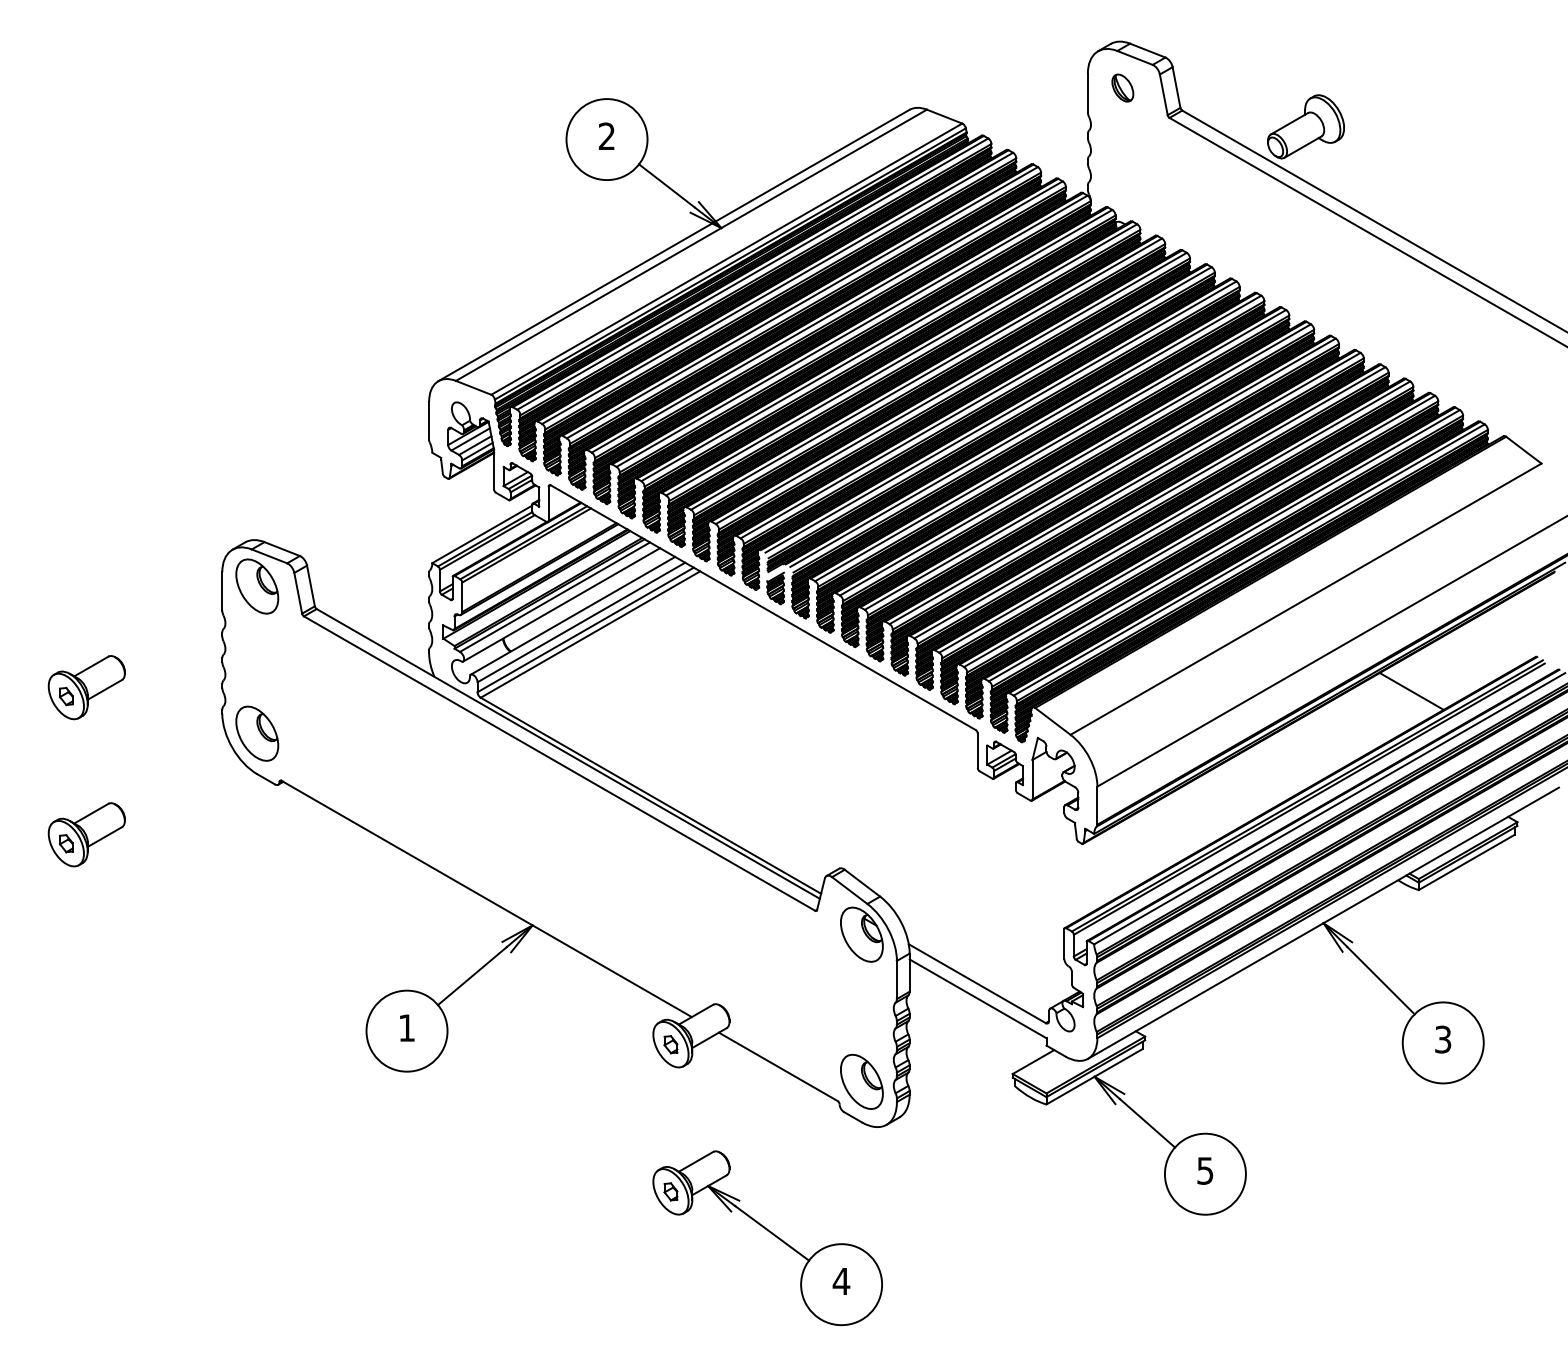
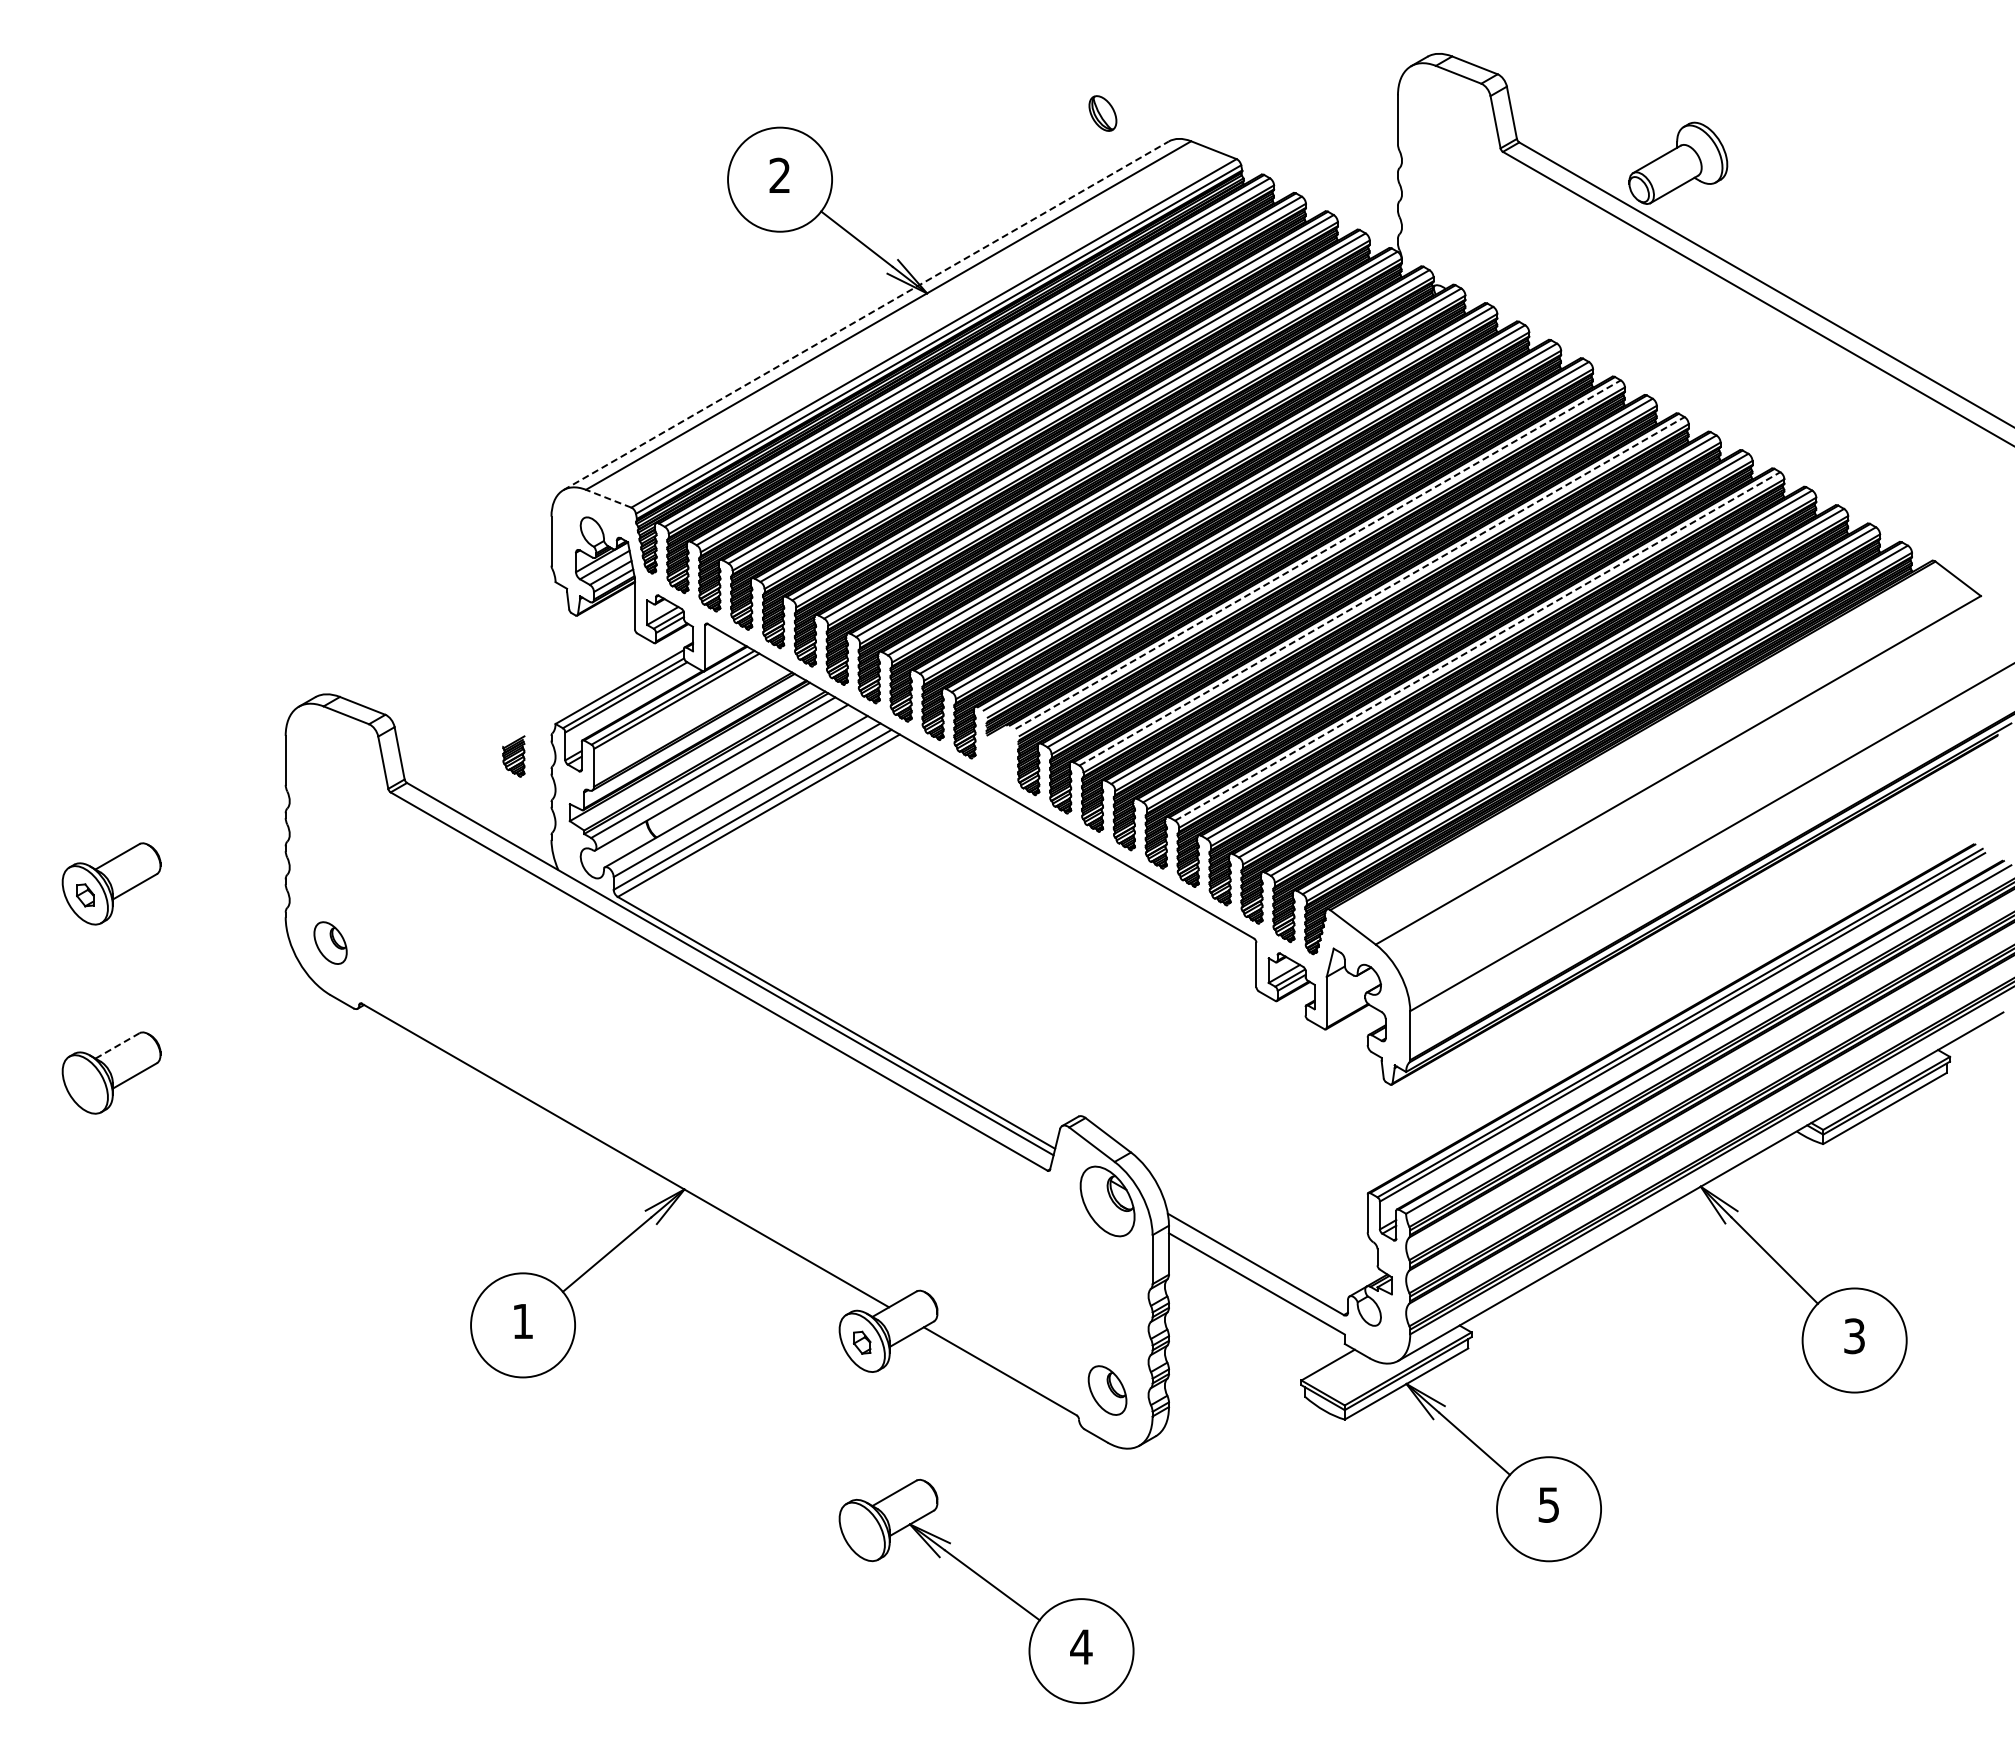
part: (1122, 88) -> (1102, 113), moved
line: (674, 245) -> (866, 315), solid -> dashed
line: (473, 387) -> (608, 498), solid -> dashed
line: (1026, 431) -> (1318, 554), solid -> dashed
line: (1075, 460) -> (1382, 591), solid -> dashed
line: (1150, 502) -> (1478, 646), solid -> dashed
part: (257, 586) -> (330, 753), removed
part: (775, 588) -> (513, 756), moved
line: (1412, 691) -> (1814, 888), removed
part: (257, 733) -> (330, 942), size x0.6
line: (91, 813) -> (117, 1045), solid -> dashed
part: (66, 843) -> (85, 1084), removed
part: (861, 1081) -> (1107, 1390), size x0.7
part: (671, 1191) -> (862, 1531), removed

